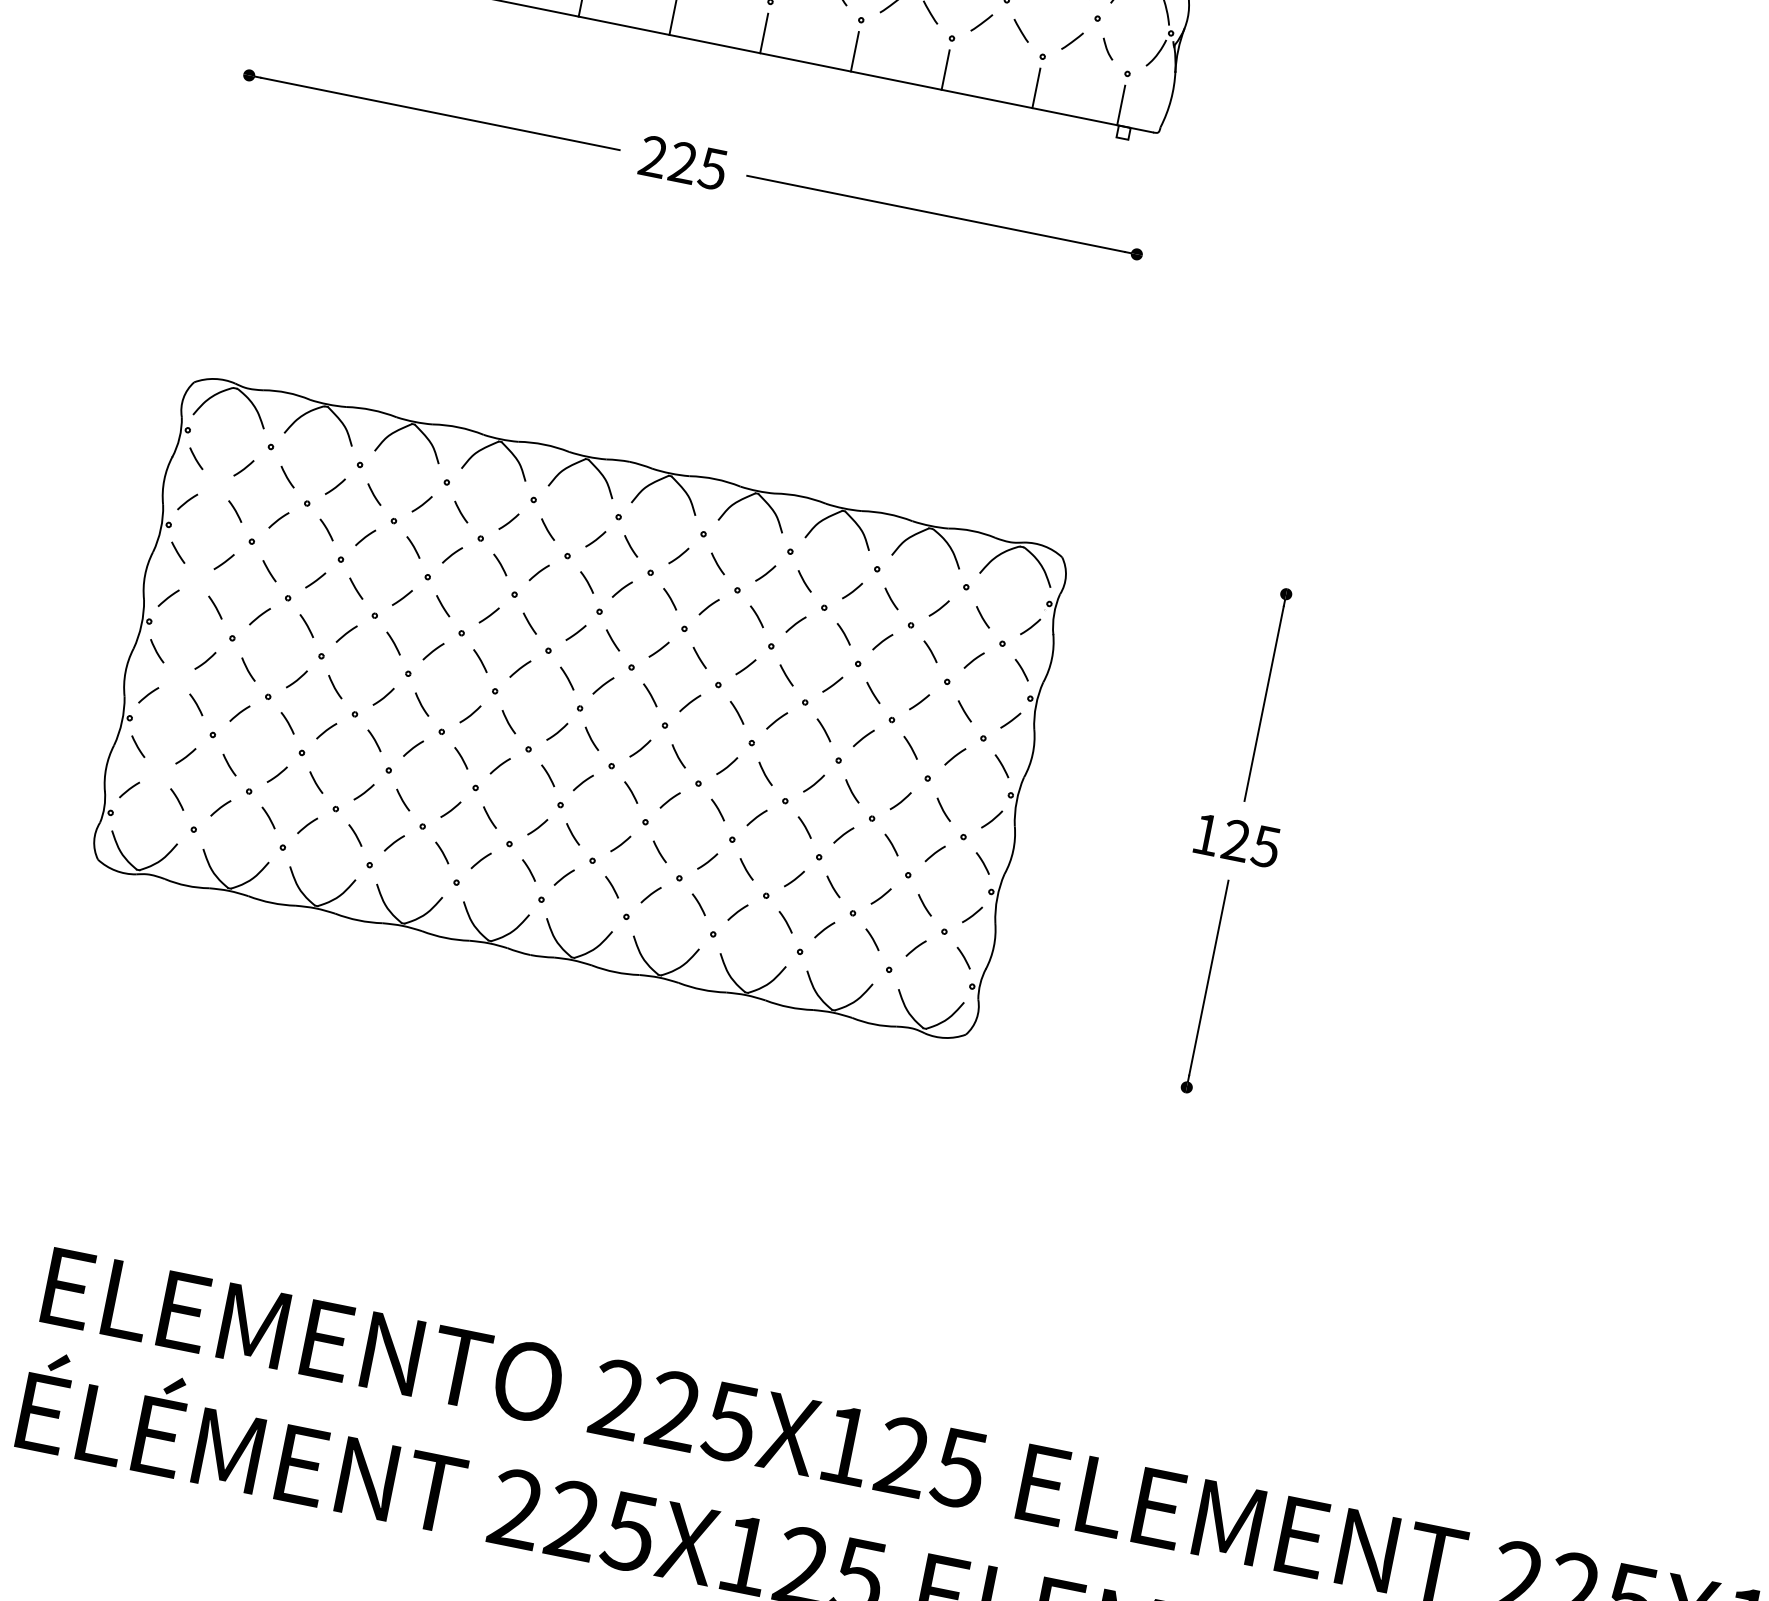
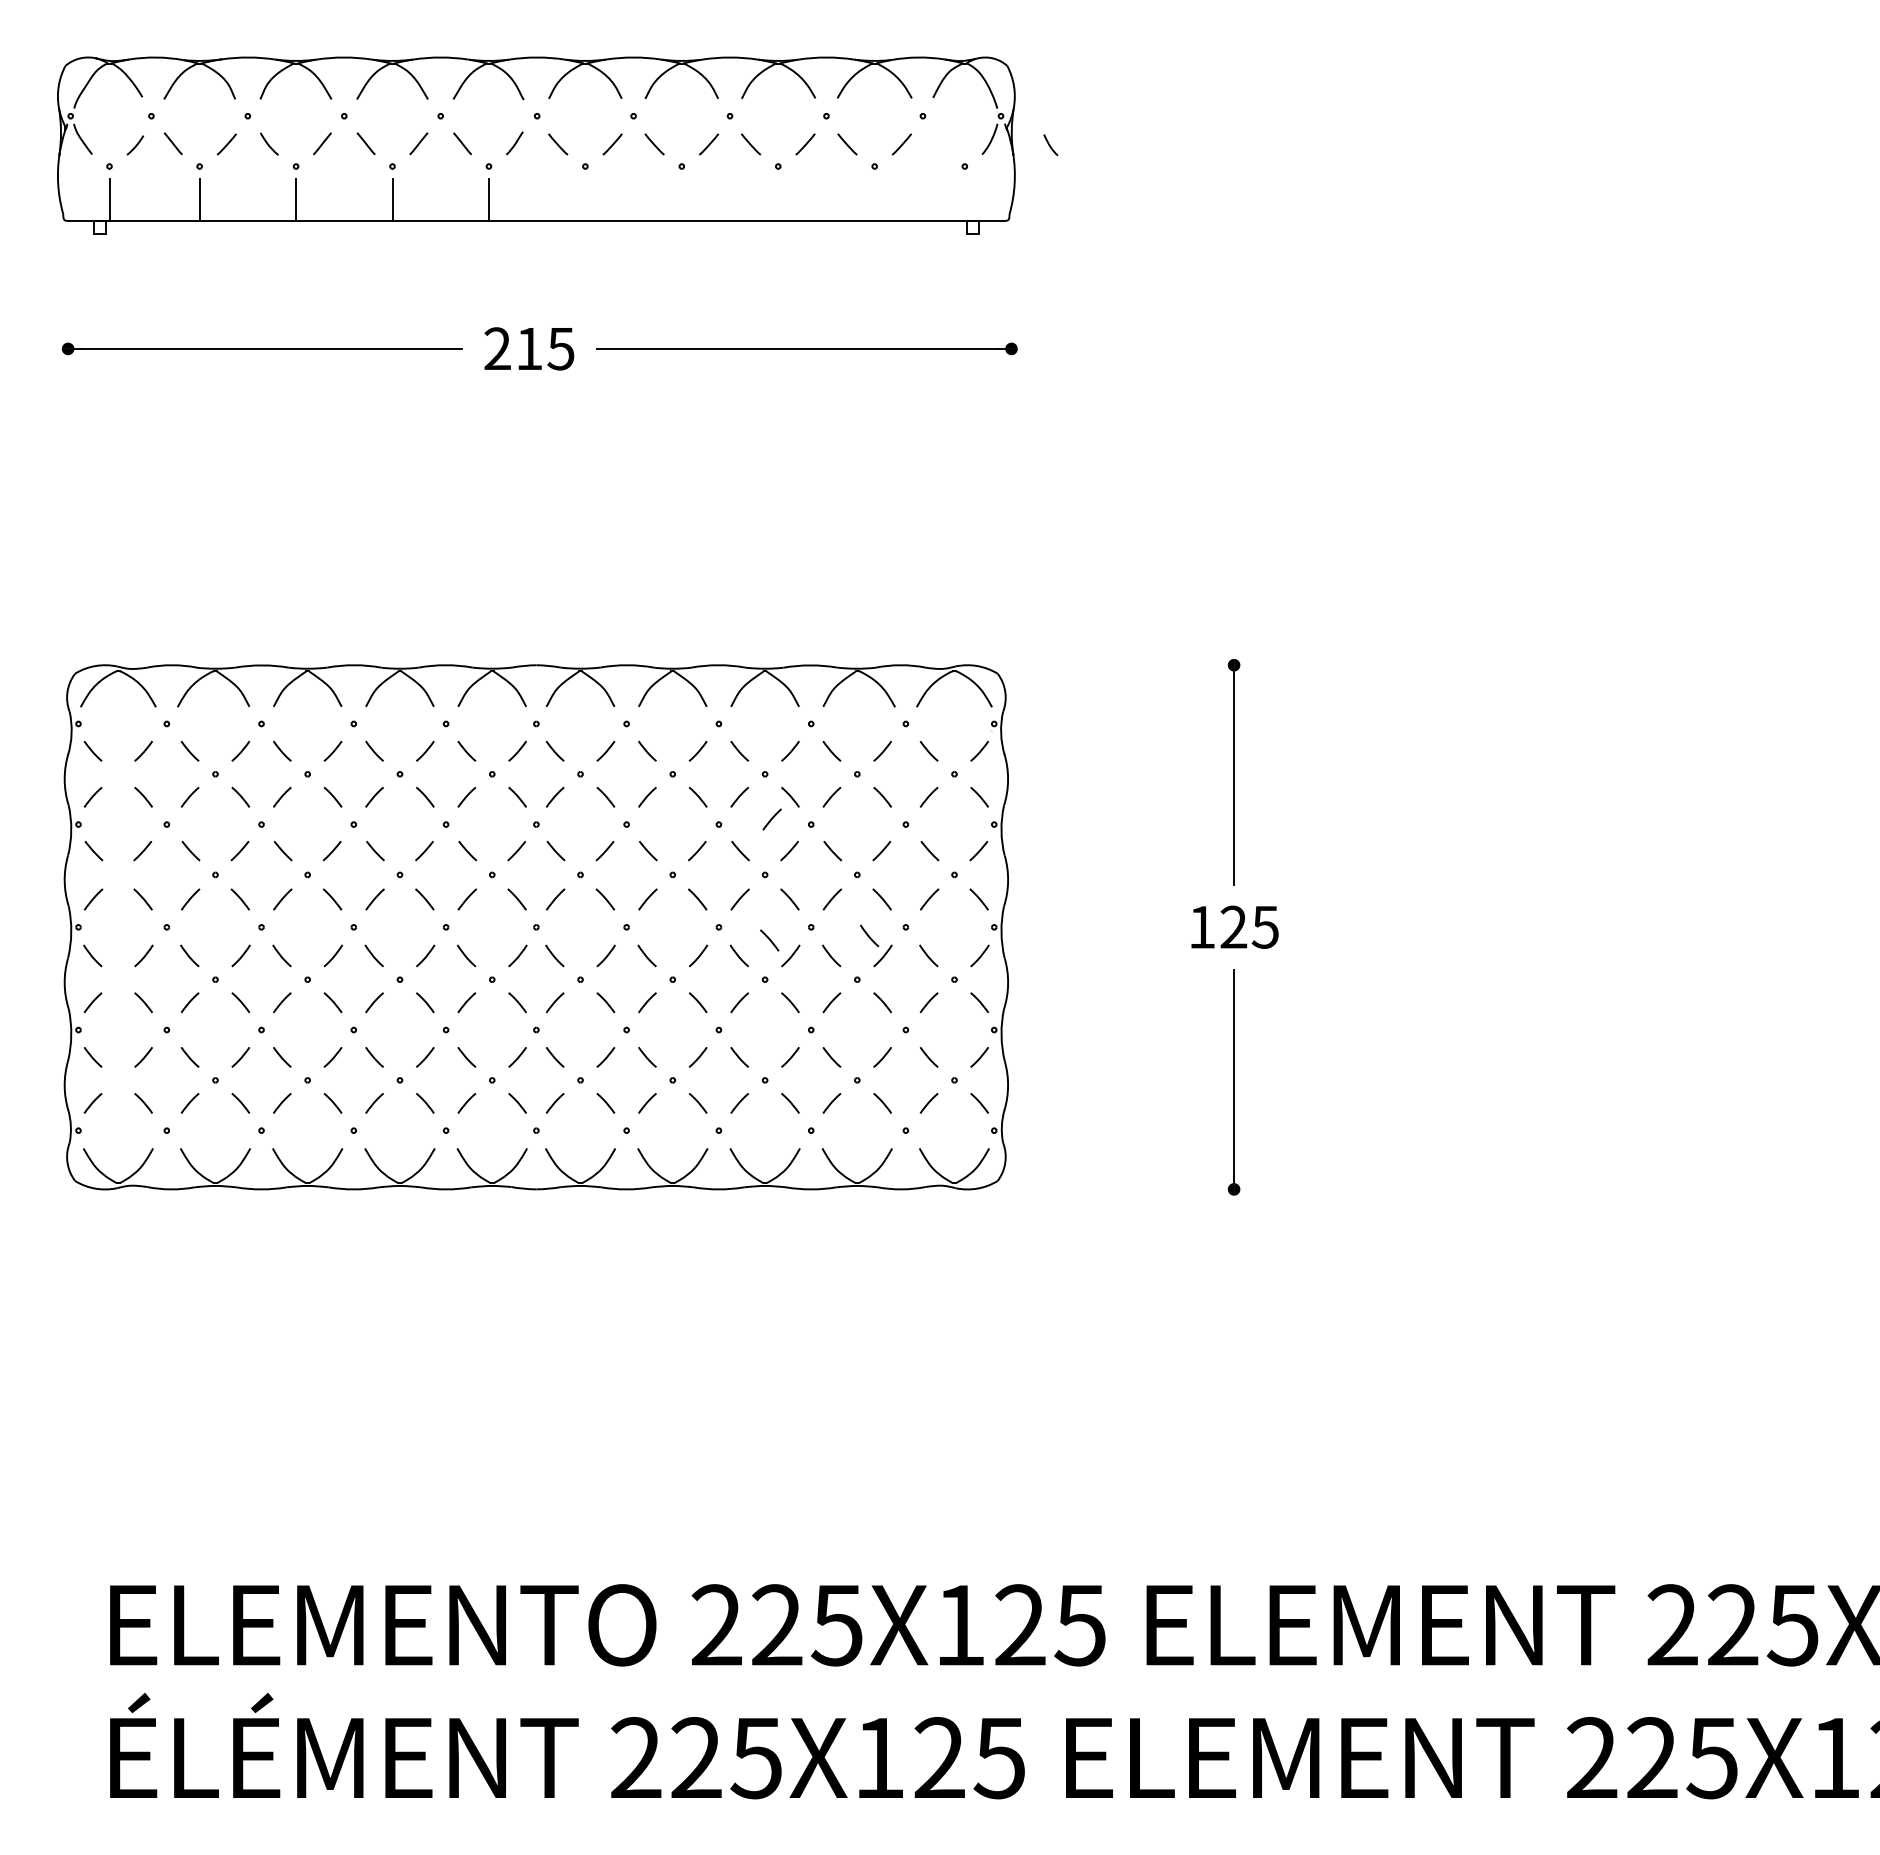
line: (764, 33) -> (585, 200), removed
curve: (1107, 49) -> (1050, 145), moved
line: (854, 52) -> (681, 200), removed
line: (945, 70) -> (778, 200), removed
line: (1036, 88) -> (874, 200), removed
line: (1120, 105) -> (964, 200), removed
text: (683, 162) -> (529, 348), 225 -> 215
line: (821, 651) -> (771, 819), added
line: (796, 765) -> (769, 940), added
curve: (891, 779) -> (869, 935), added

